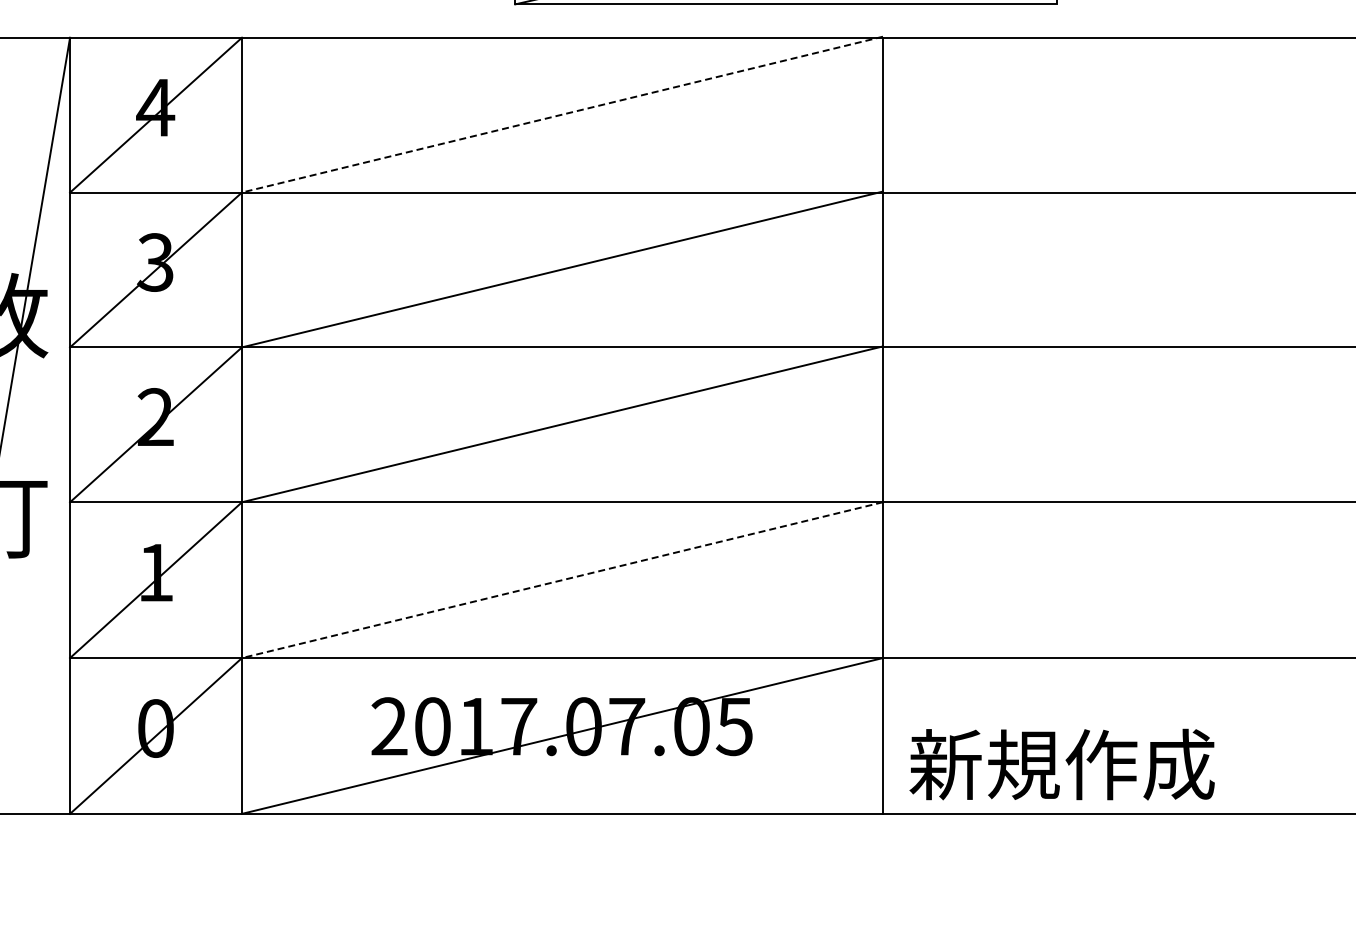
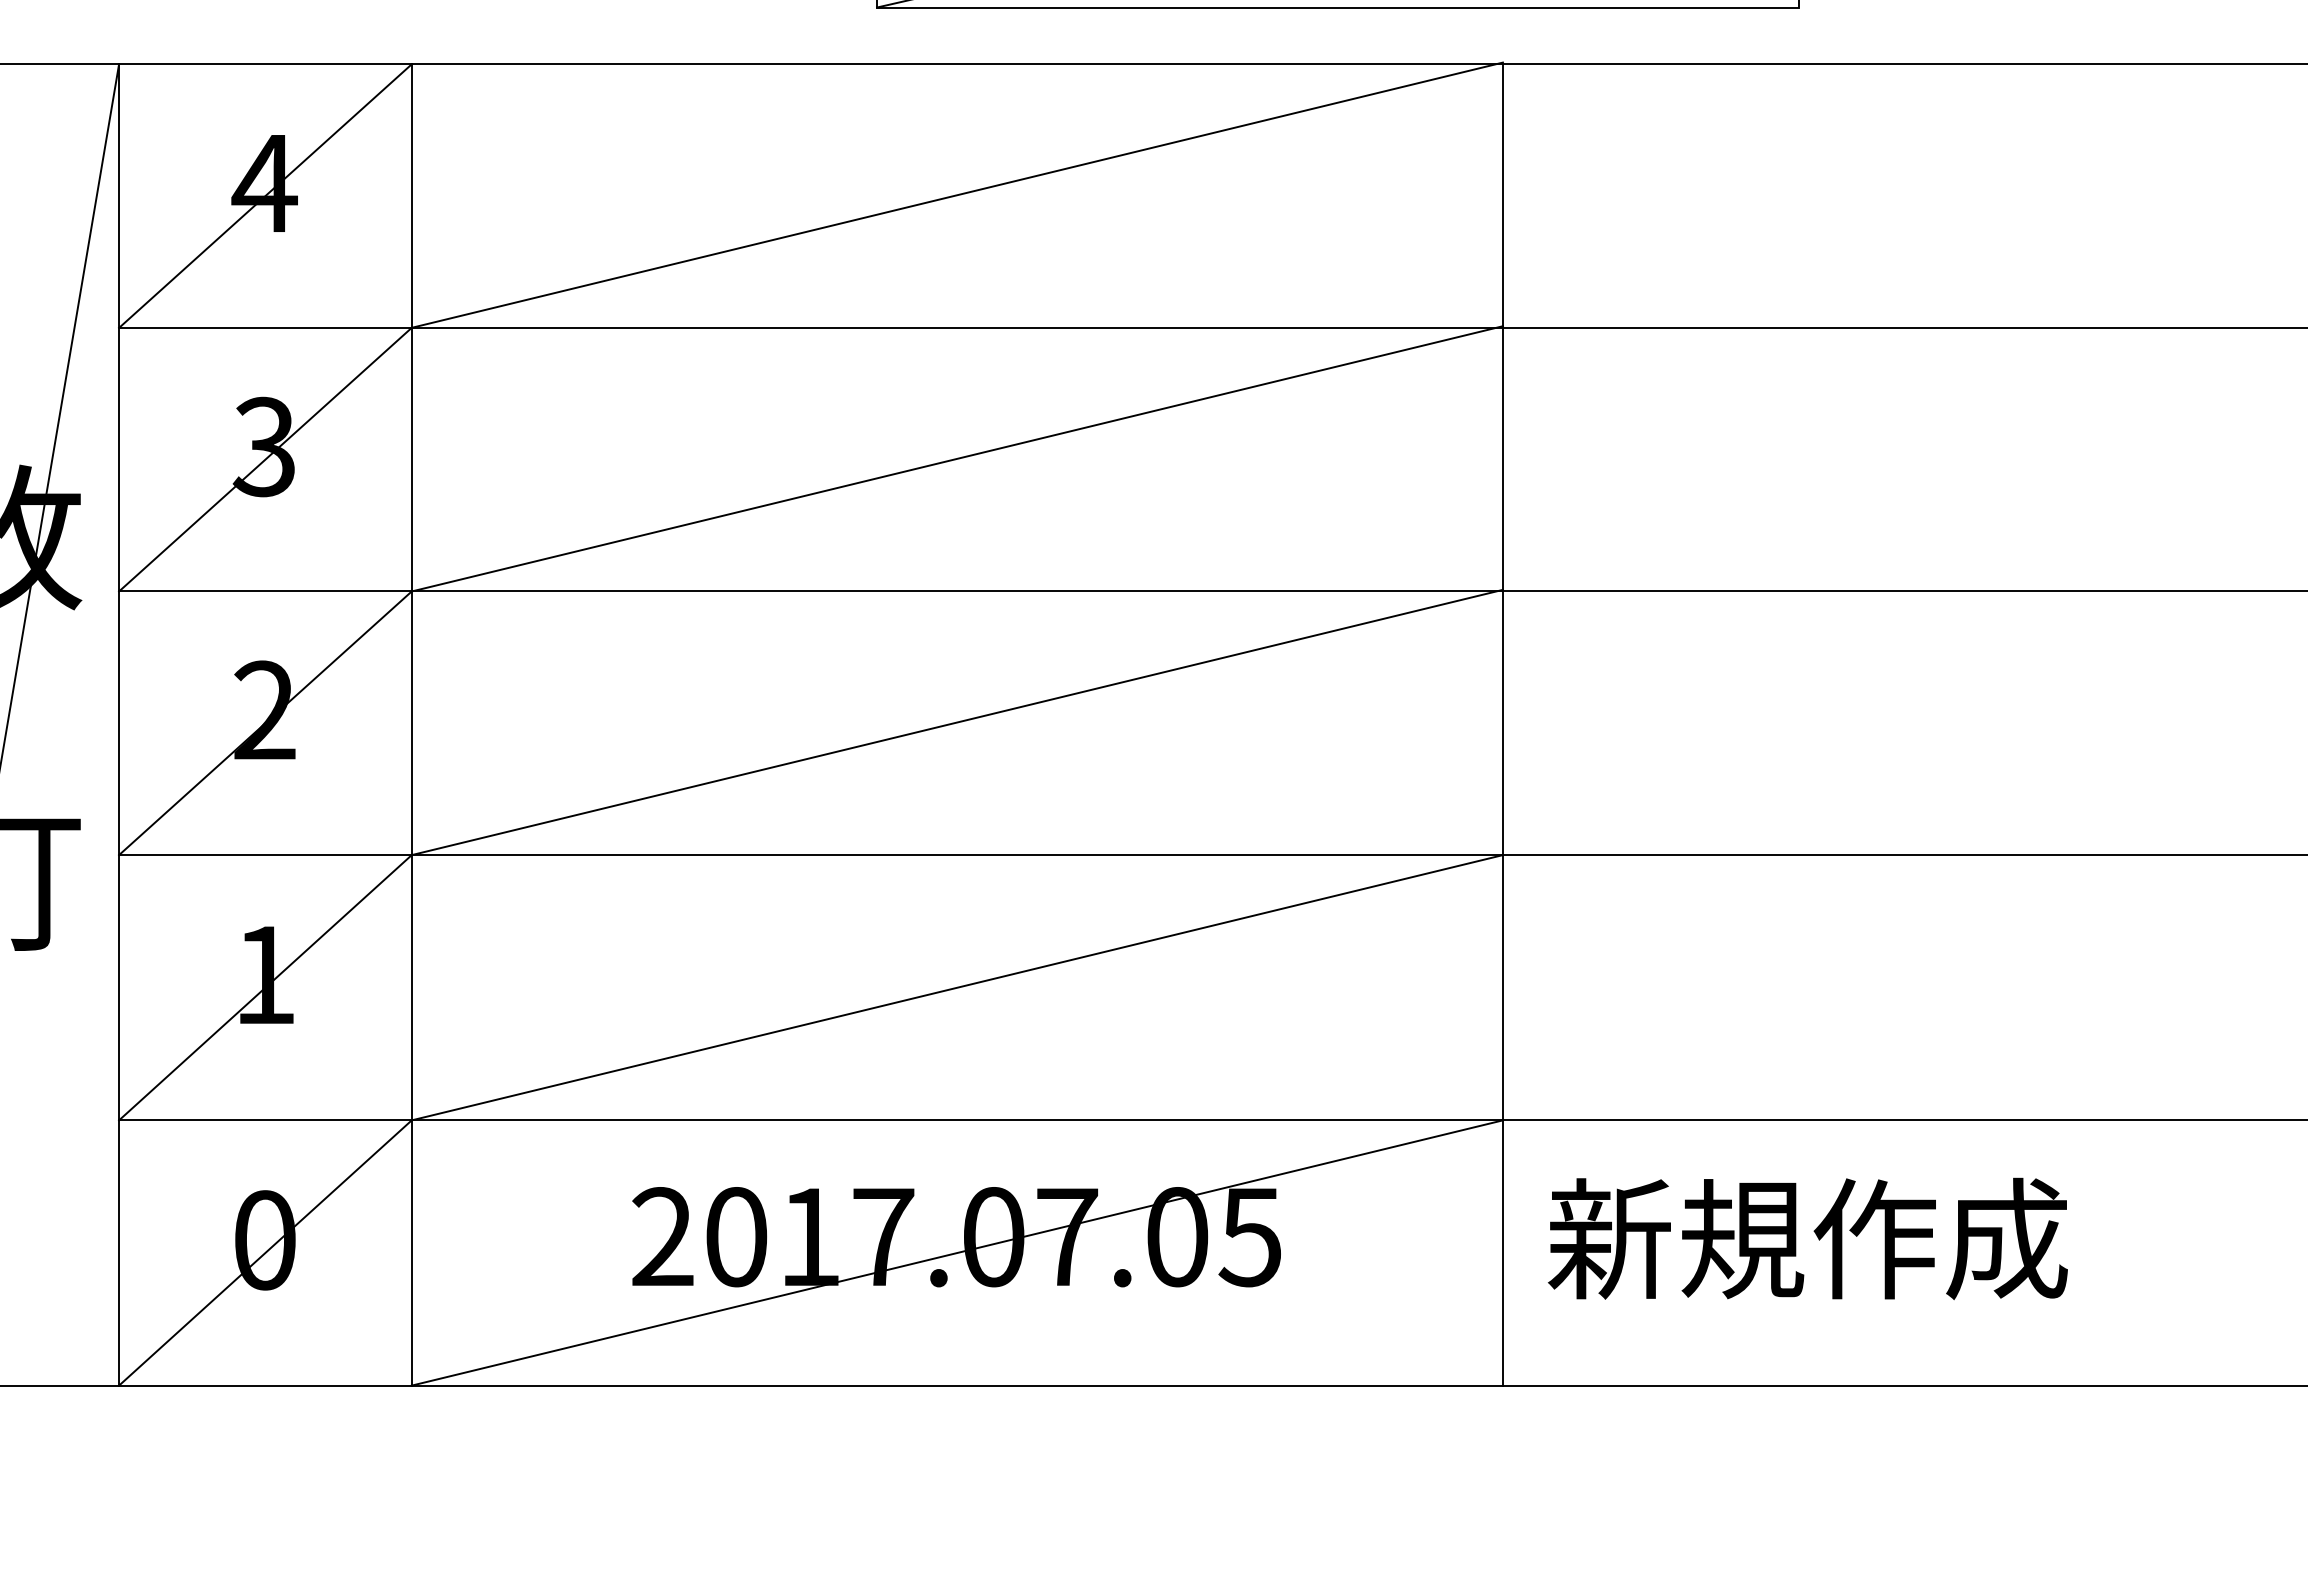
line: (562, 114) -> (957, 195), dashed -> solid
line: (562, 580) -> (957, 988), dashed -> solid
text: (1061, 764) -> (1806, 1238), moved

